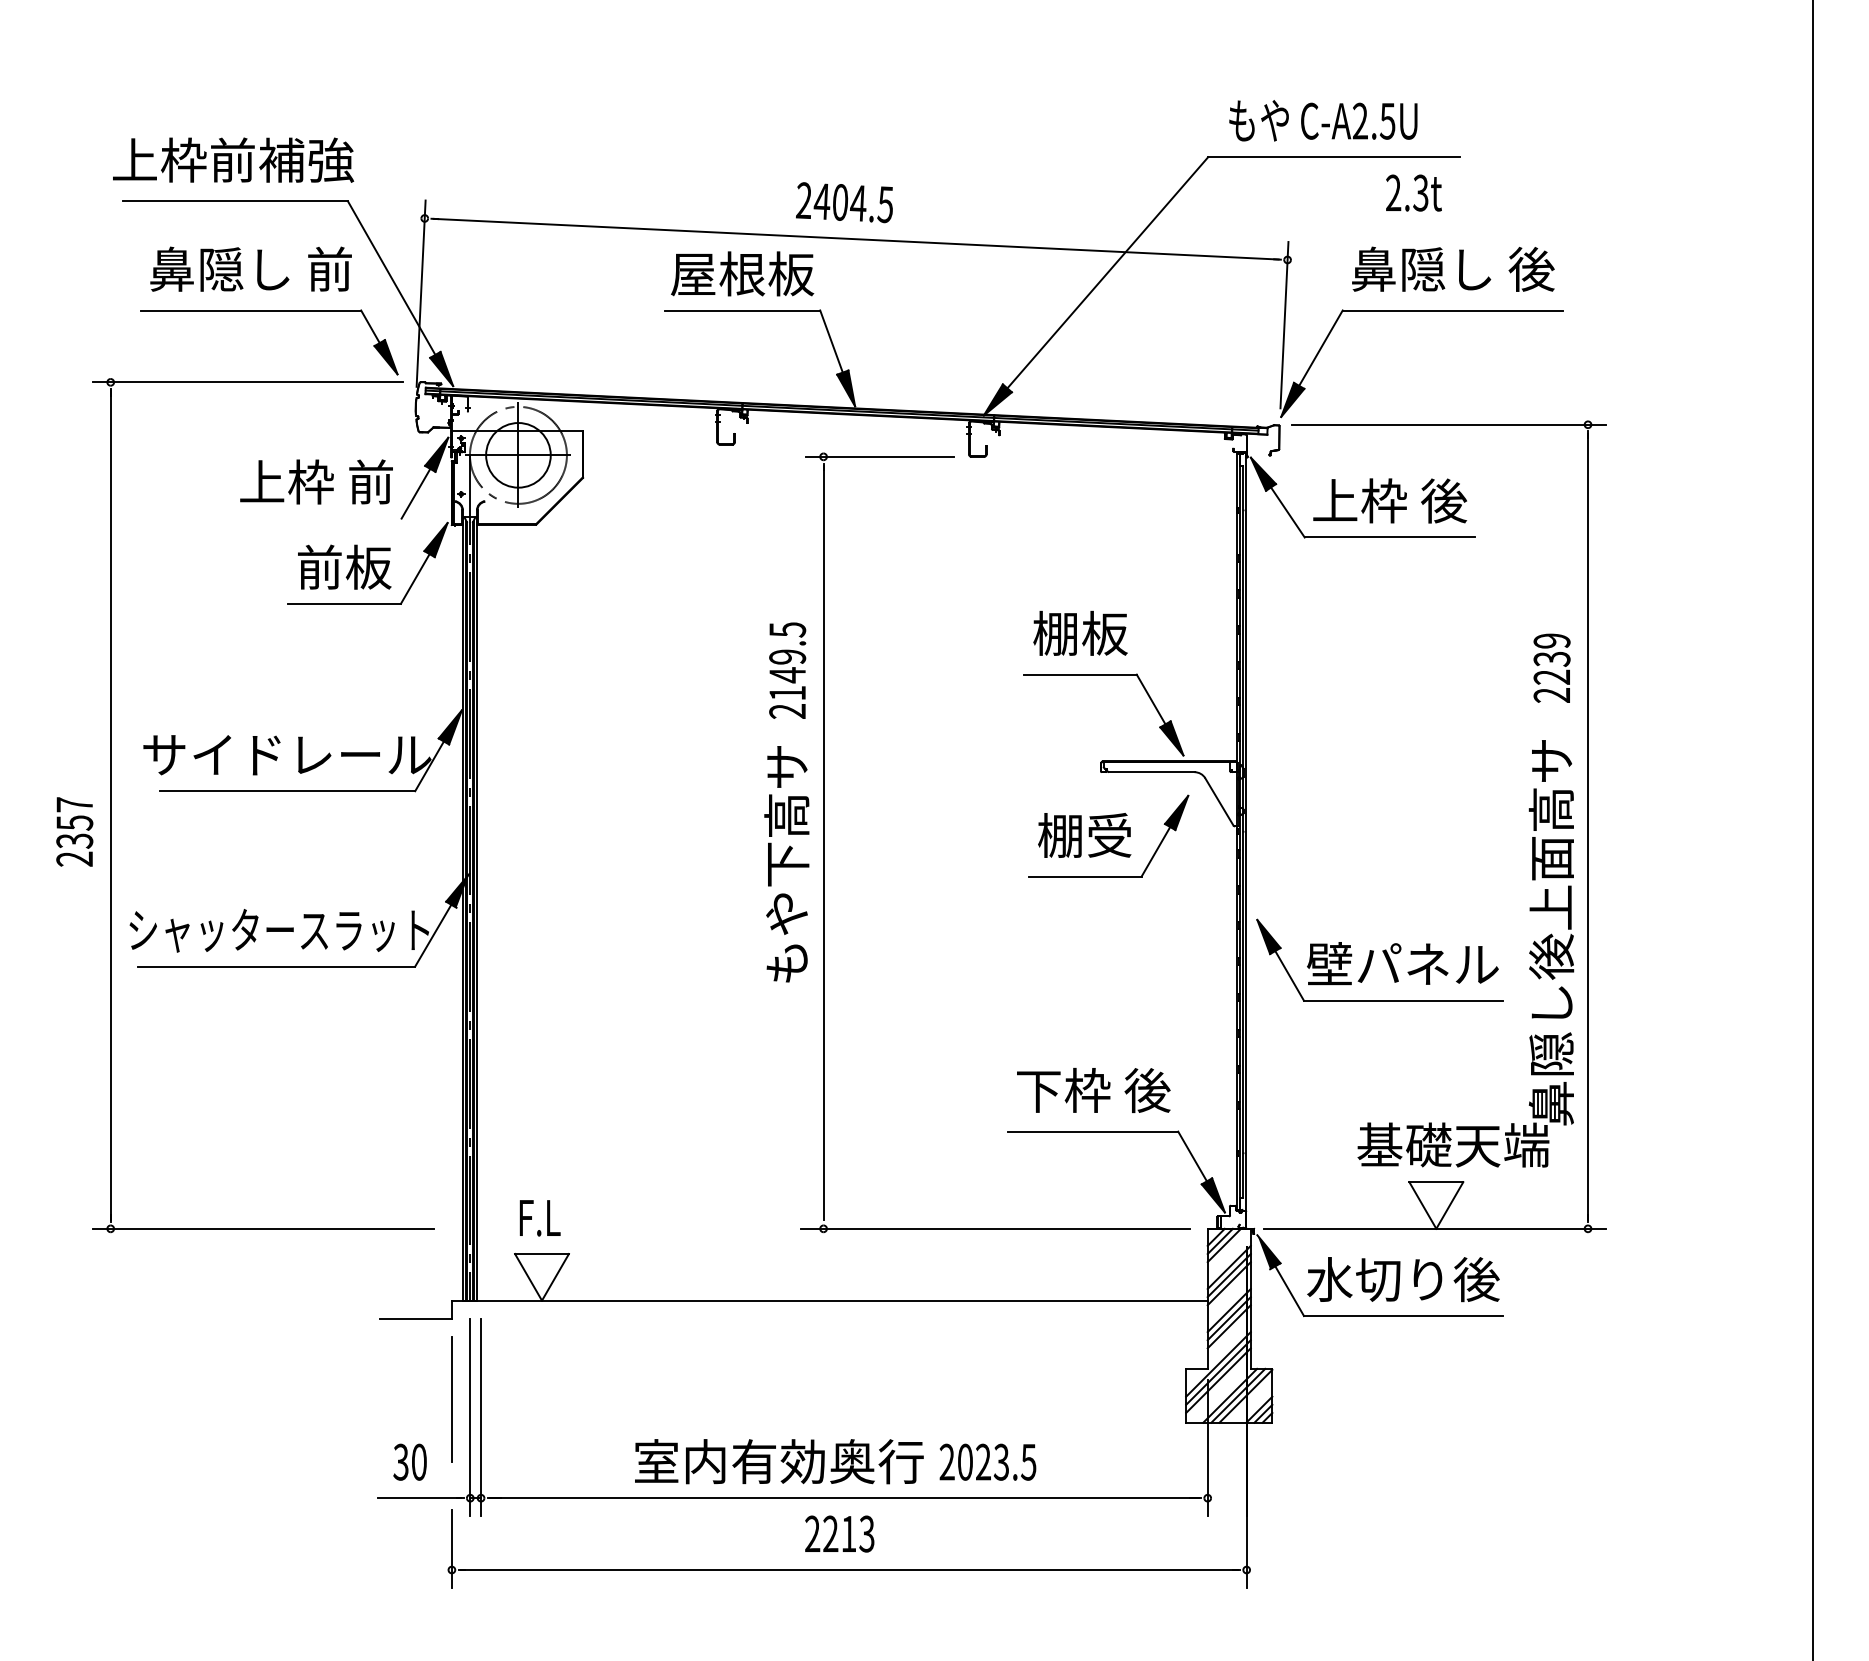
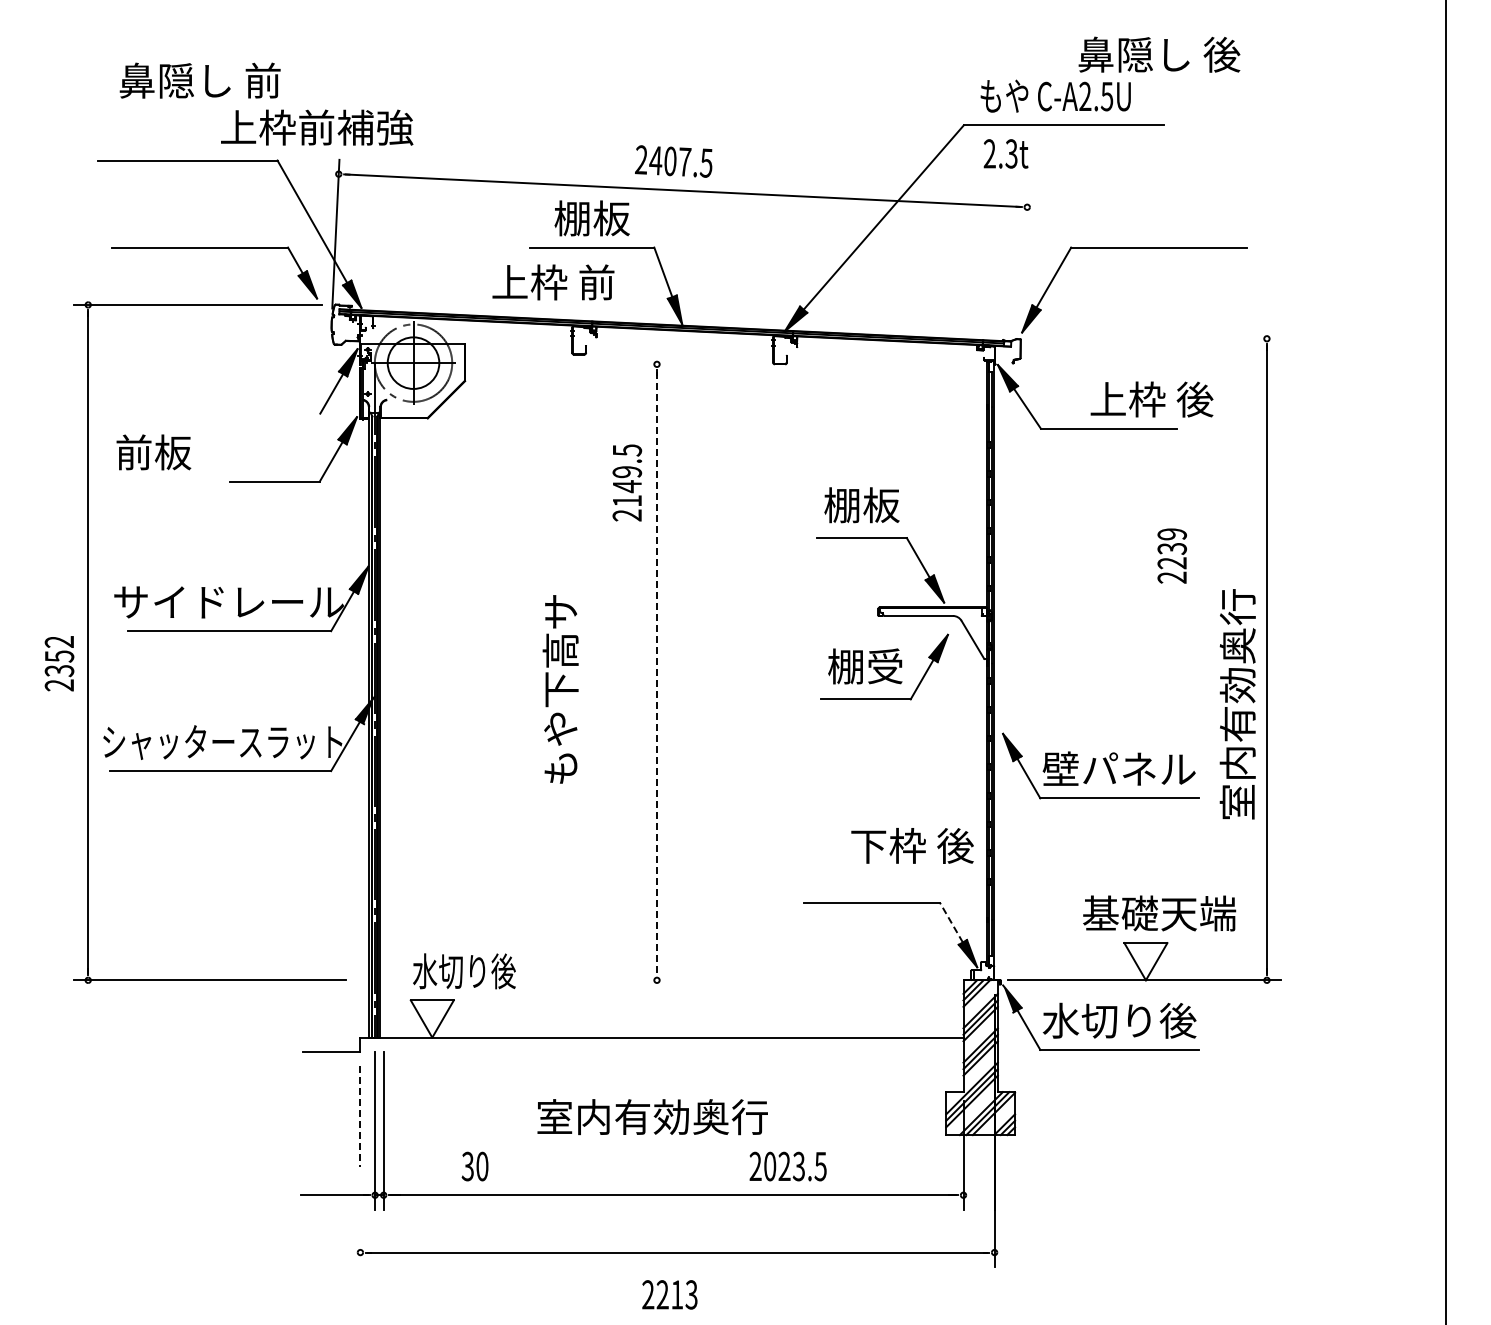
text: (233, 159) -> (317, 127), moved
text: (1413, 192) -> (1005, 153), moved
text: (858, 202) -> (684, 161), 2404.5 -> 2407.5
text: (250, 269) -> (199, 80), moved
text: (1453, 269) -> (1159, 54), moved
text: (742, 274) -> (592, 218), 屋根板 -> 棚板
line: (1284, 324) -> (1024, 258), removed
line: (1448, 424) -> (1155, 338), removed
line: (879, 457) -> (701, 364), removed
text: (316, 482) -> (553, 282), moved
text: (1389, 500) -> (1151, 399), moved
text: (344, 567) -> (153, 452), moved
text: (1551, 667) -> (1171, 555), moved
text: (787, 670) -> (627, 482), moved
text: (73, 804) -> (58, 641), 2357 -> 2352
line: (824, 843) -> (657, 672), solid -> dashed
text: (786, 864) -> (560, 689), moved
text: (1551, 932) -> (1237, 743), 鼻隠し後上面高サ -> 室内有効奥行
text: (1093, 1089) -> (912, 845), moved
line: (1192, 1156) -> (951, 922), solid -> dashed
text: (582, 1217) -> (464, 971), F.L -> 水切り後
line: (994, 1229) -> (793, 980), removed
line: (451, 1399) -> (360, 1116), solid -> dashed
text: (409, 1462) -> (474, 1166), moved
text: (779, 1462) -> (652, 1117), moved
text: (839, 1533) -> (669, 1294), moved
line: (451, 1548) -> (360, 1235), removed

